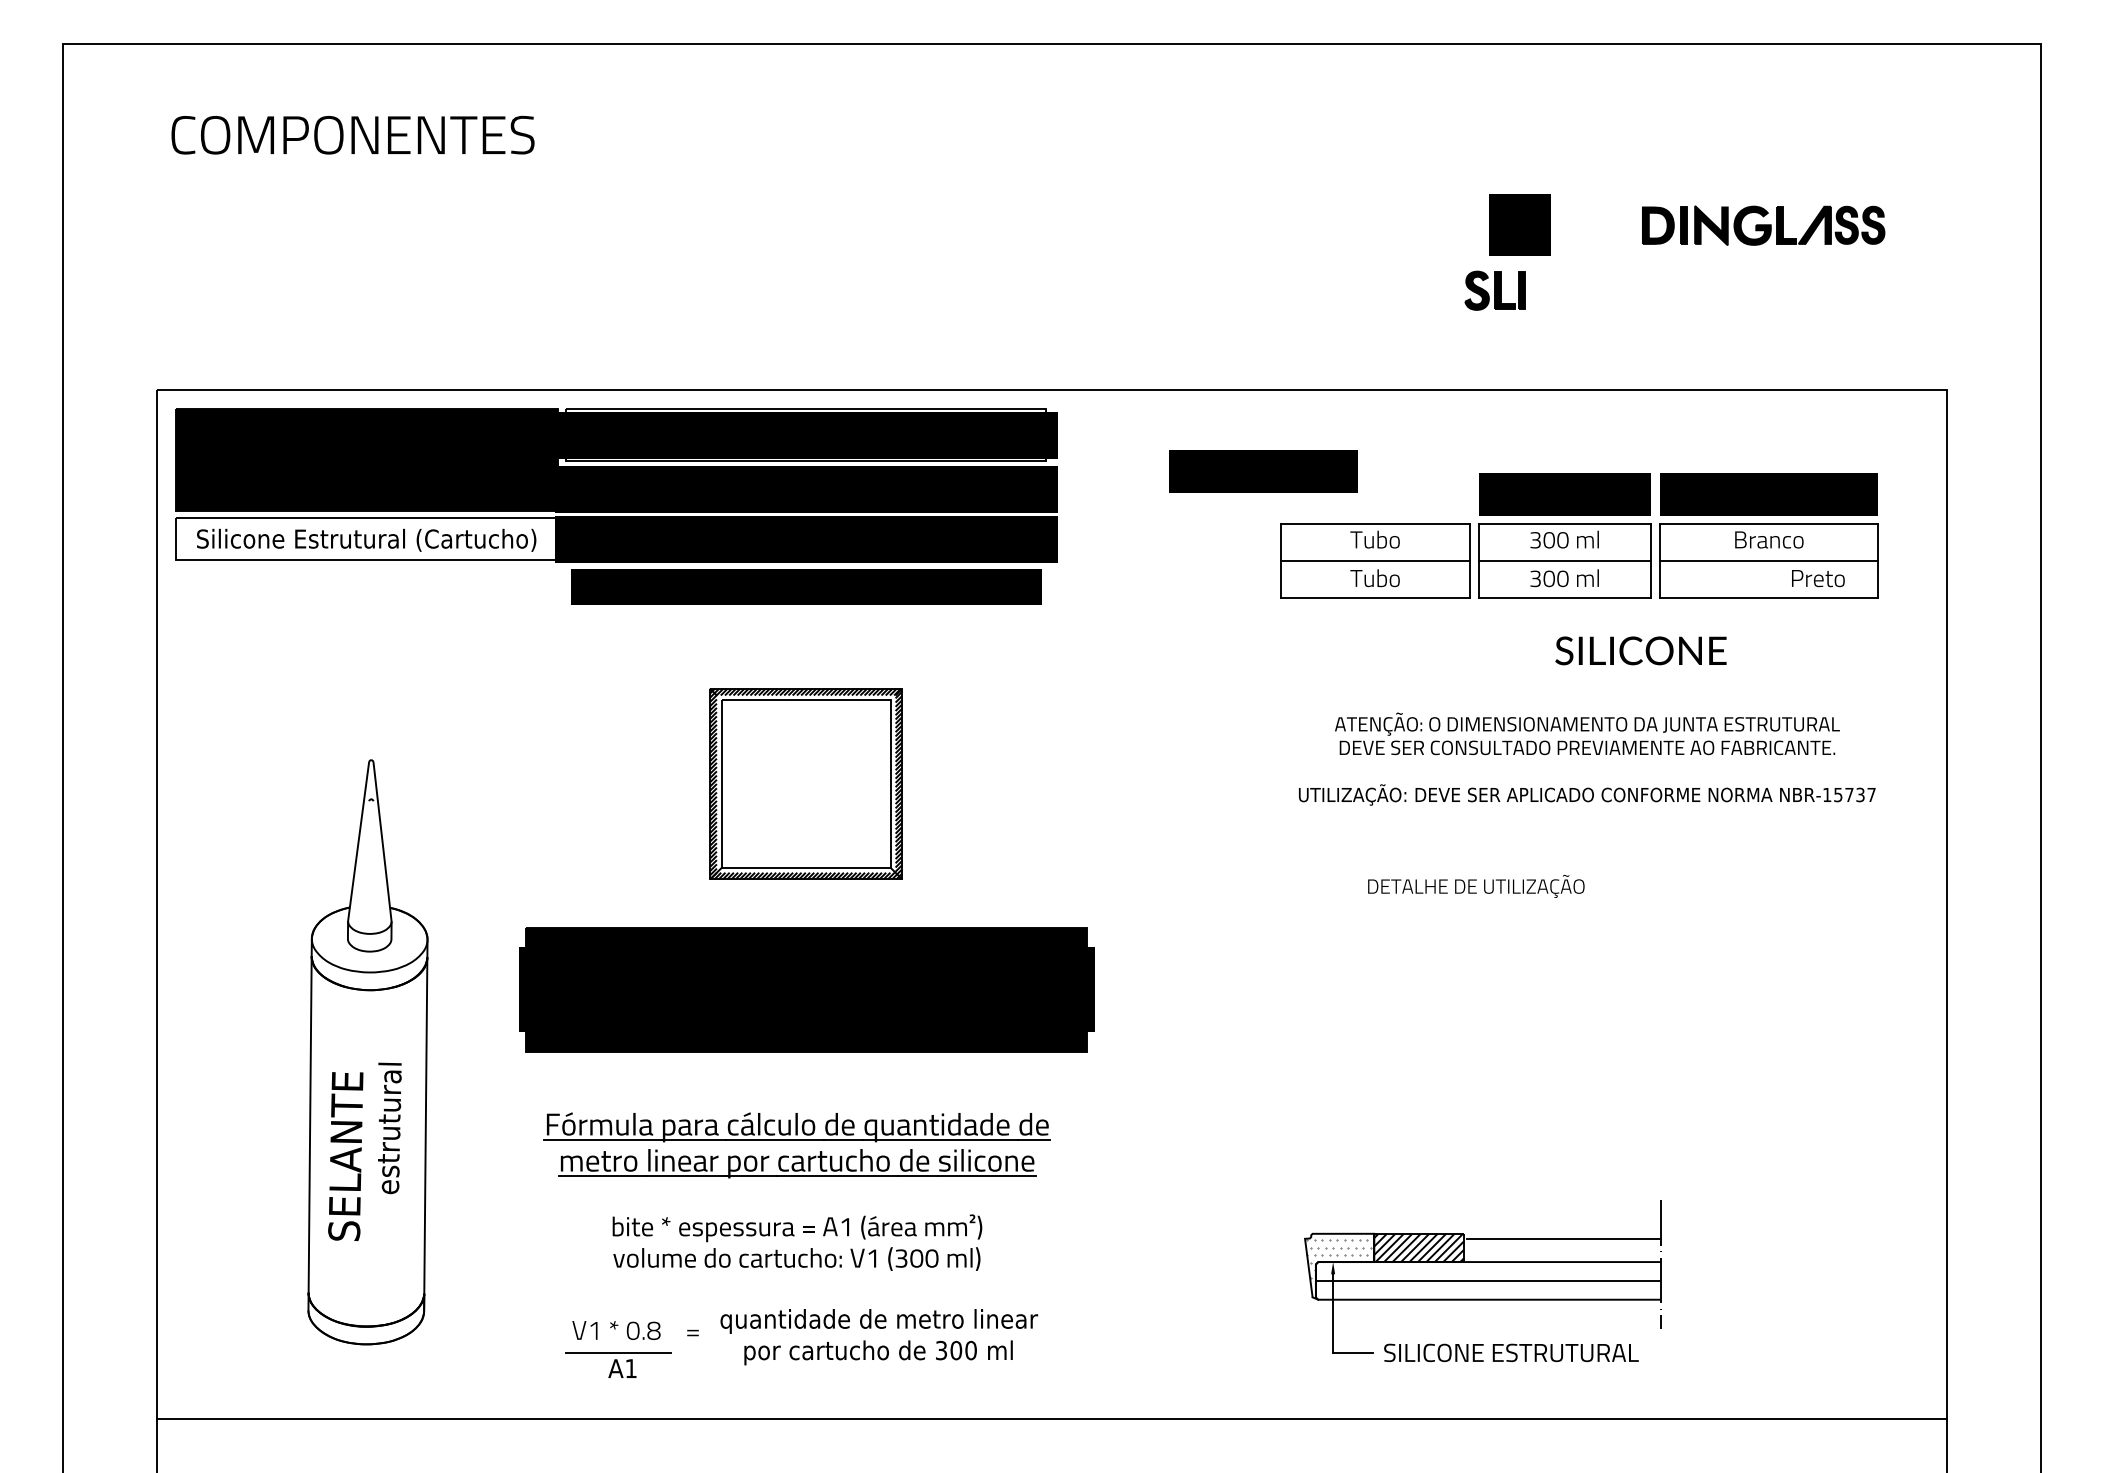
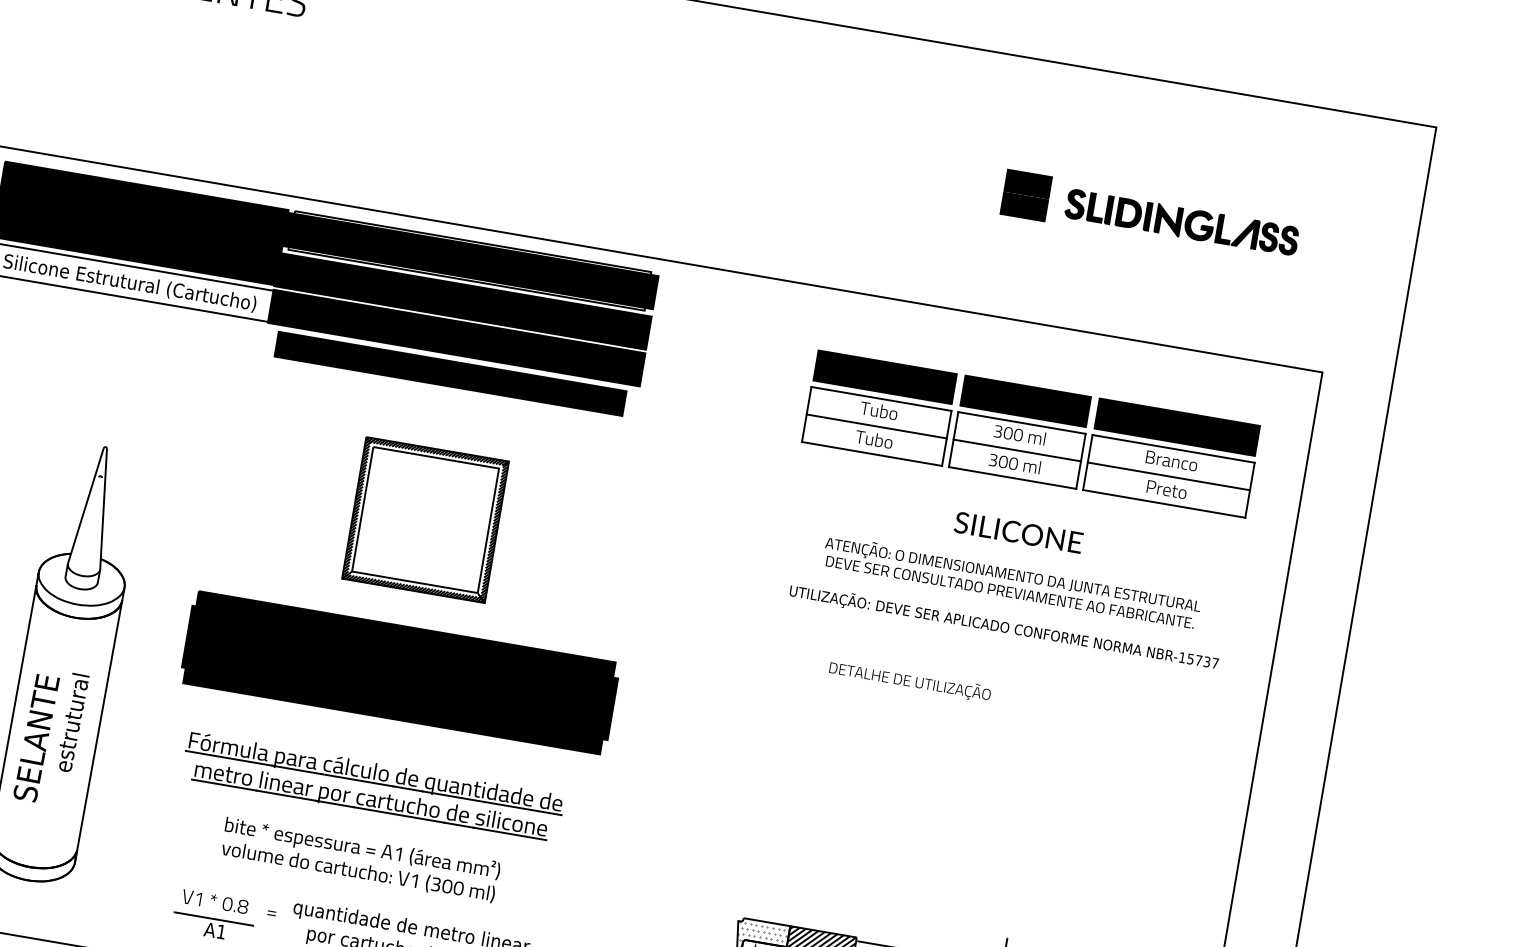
part: (1494, 290) -> (1088, 206), moved
text: (1263, 471) -> (885, 377), moved
text: (1818, 578) -> (1167, 489), moved
text: (1640, 650) -> (1018, 532), moved

